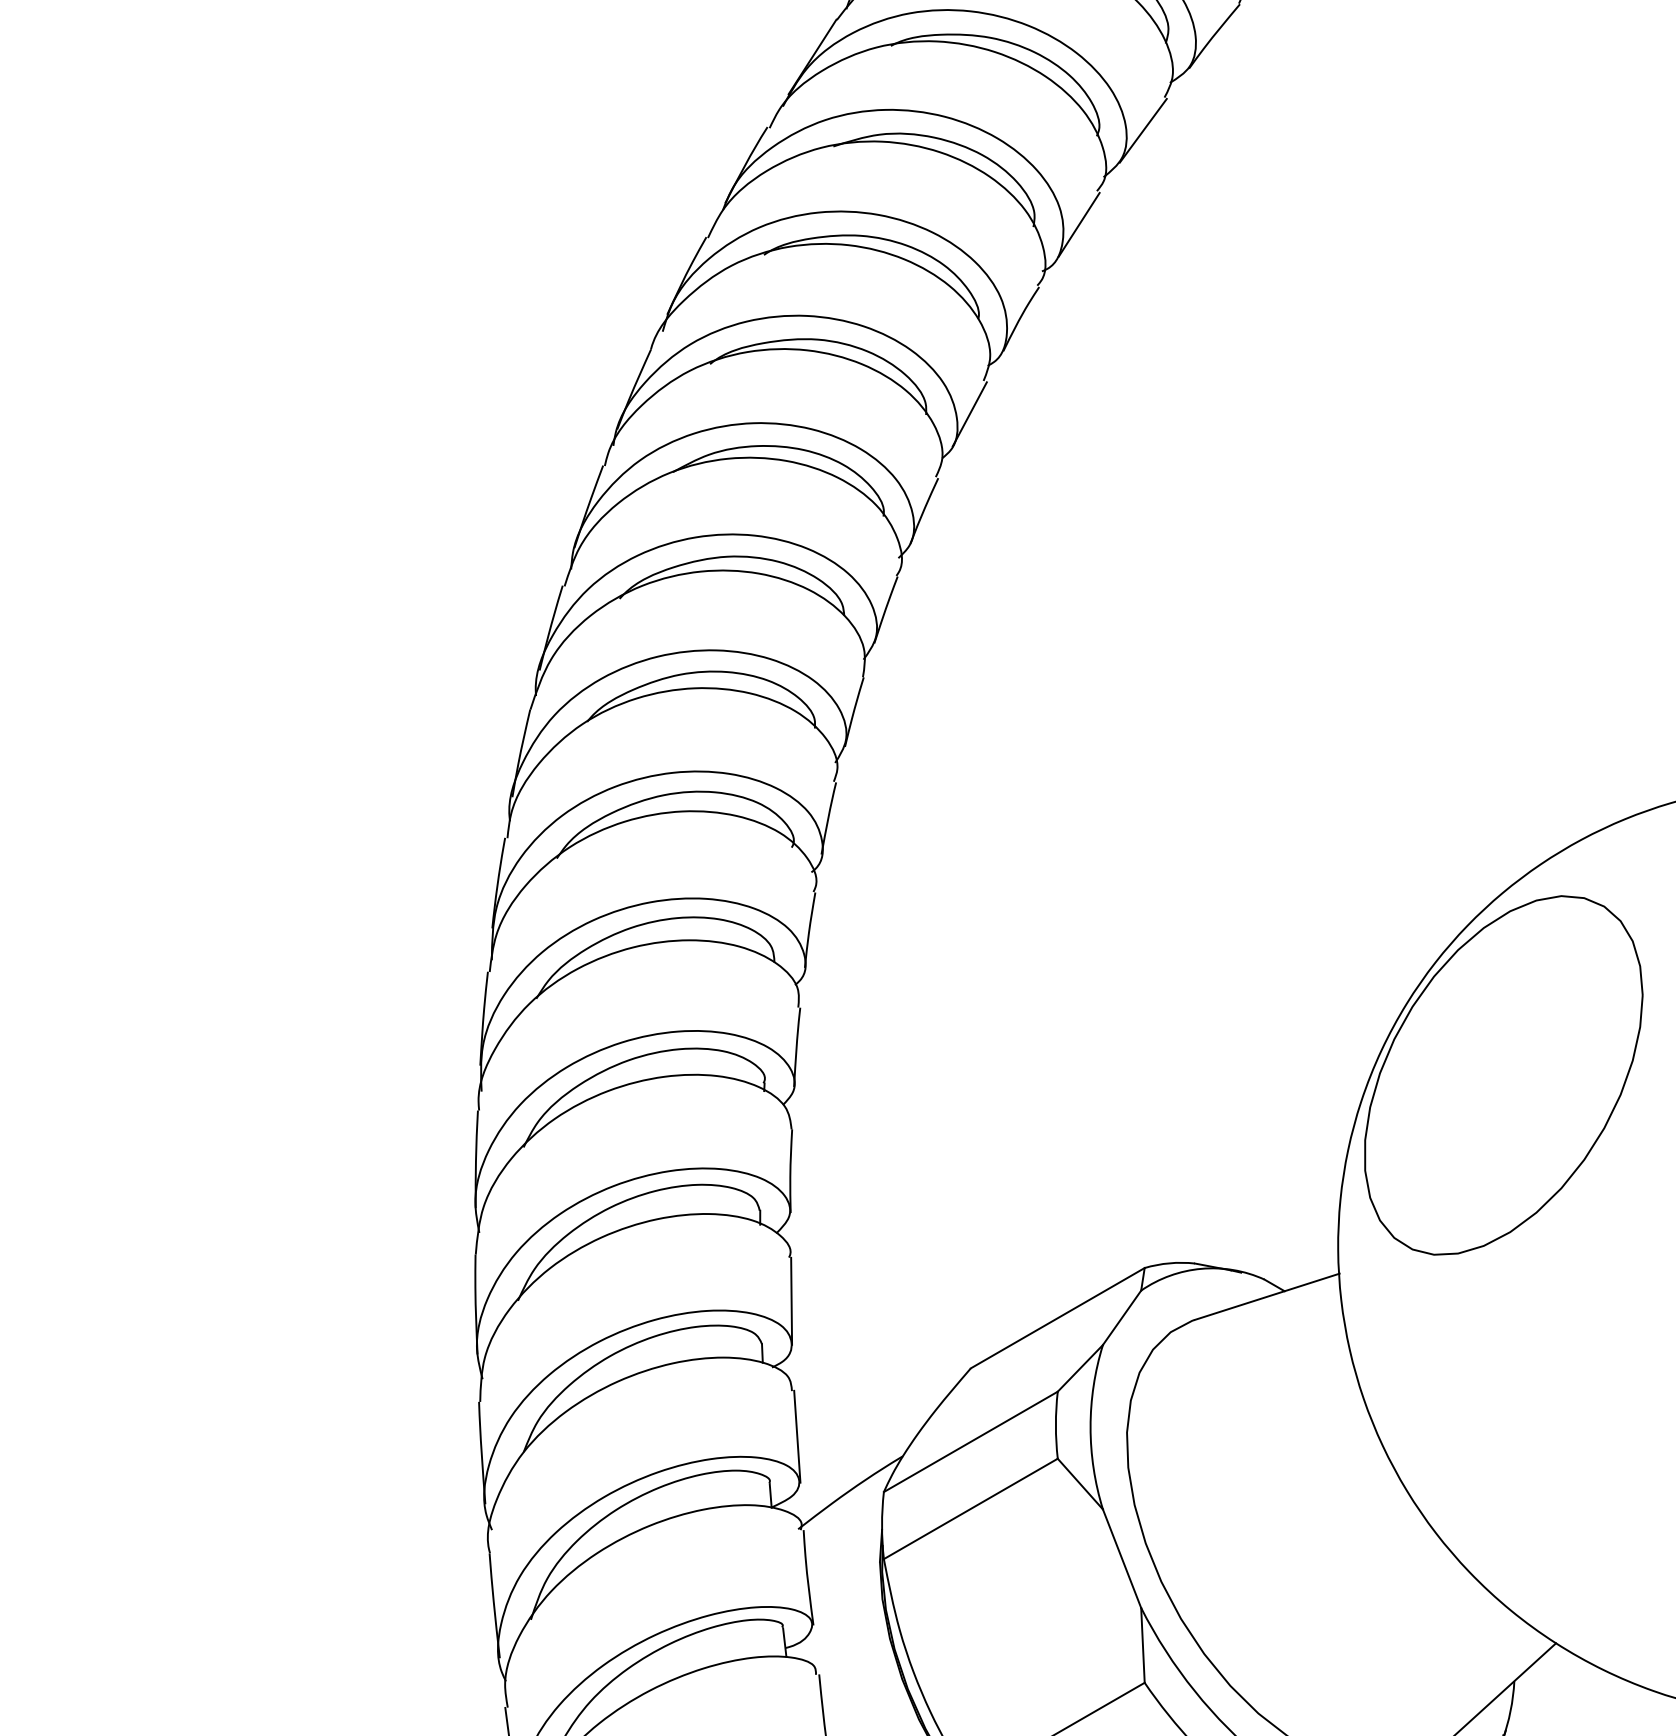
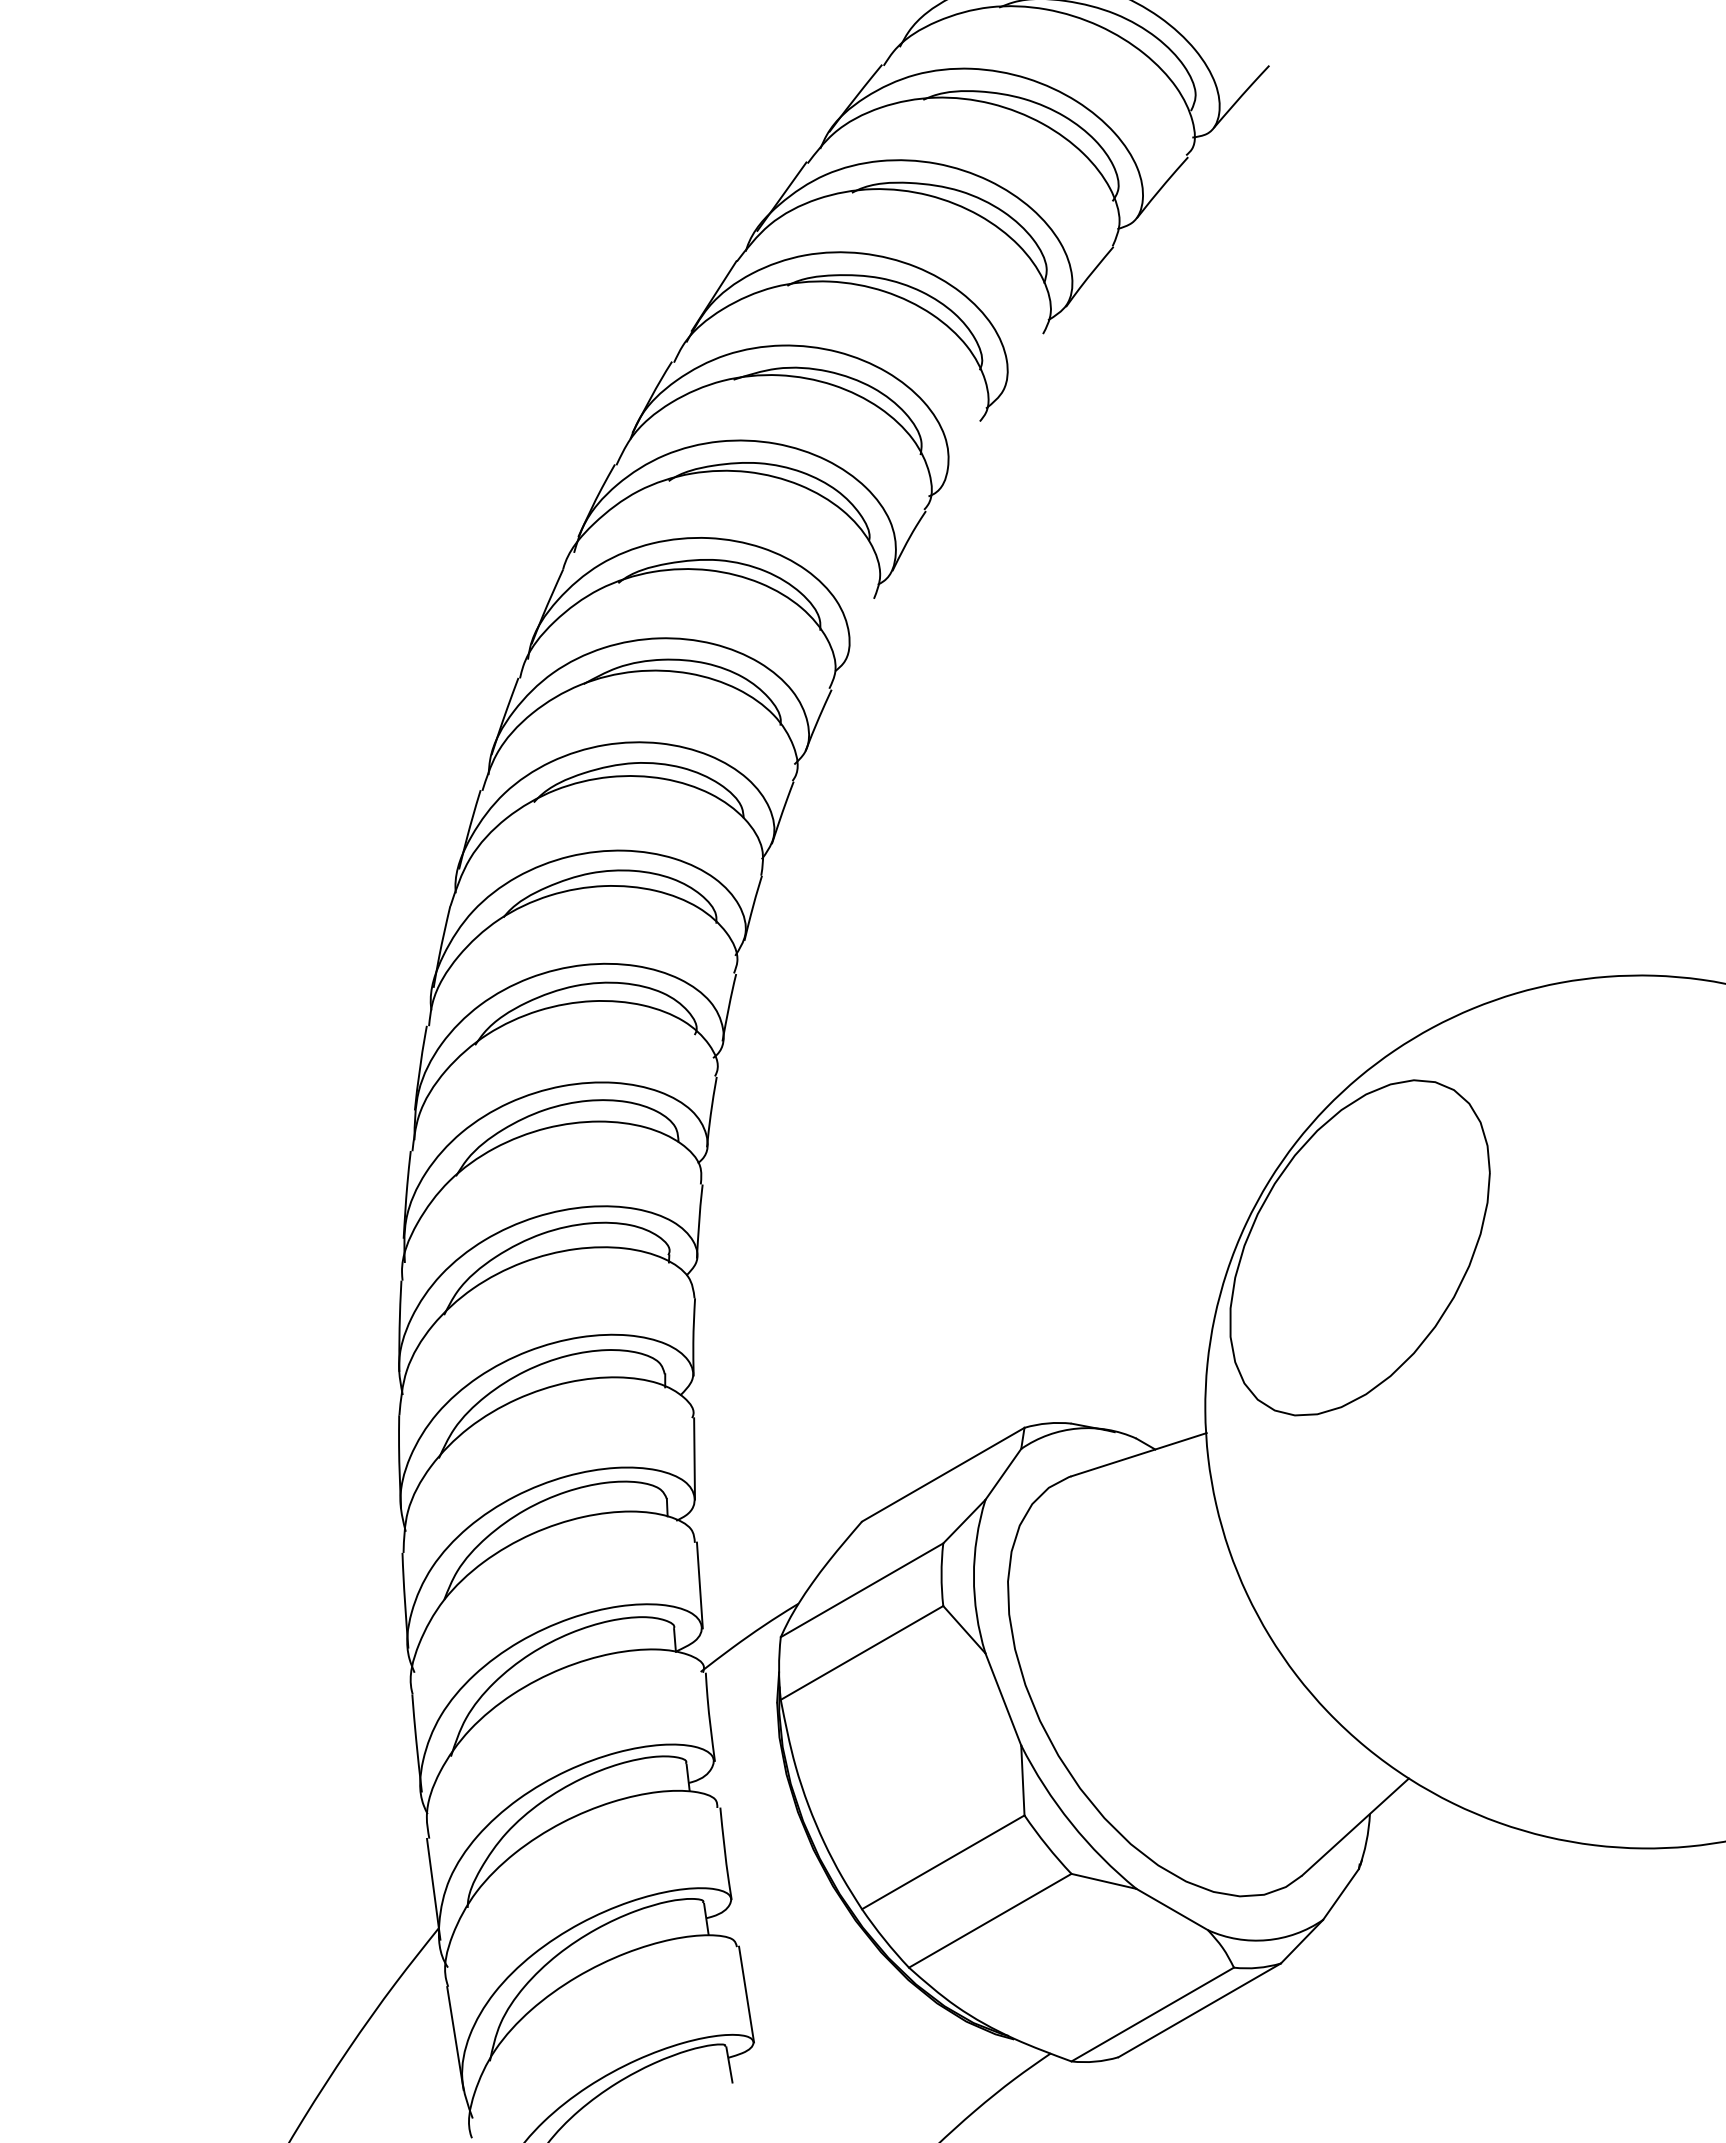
line: (1143, 130) -> (1023, 364), removed
line: (1079, 224) -> (963, 452), removed
line: (970, 414) -> (861, 630), removed

